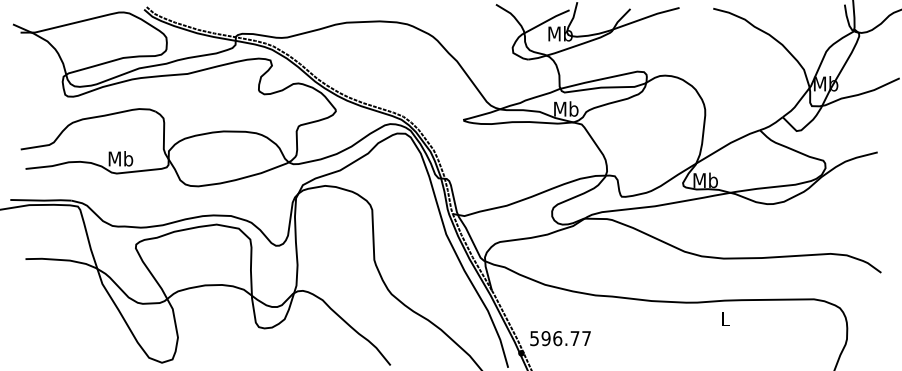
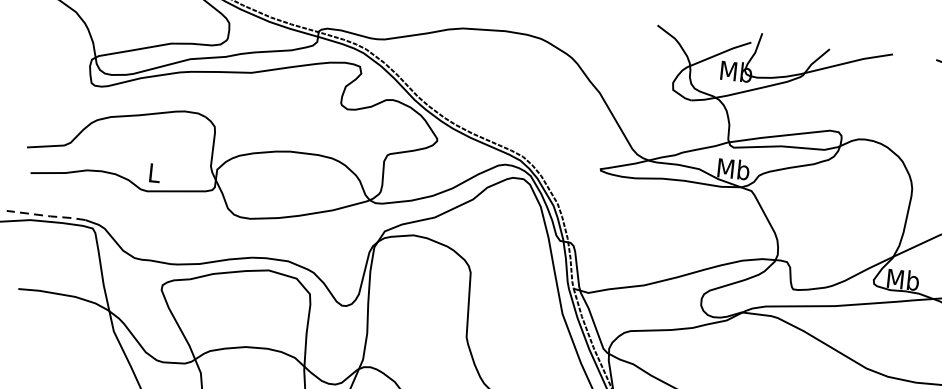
text: (120, 158) -> (154, 172), Mb -> L
line: (42, 200) -> (48, 215), solid -> dashed

